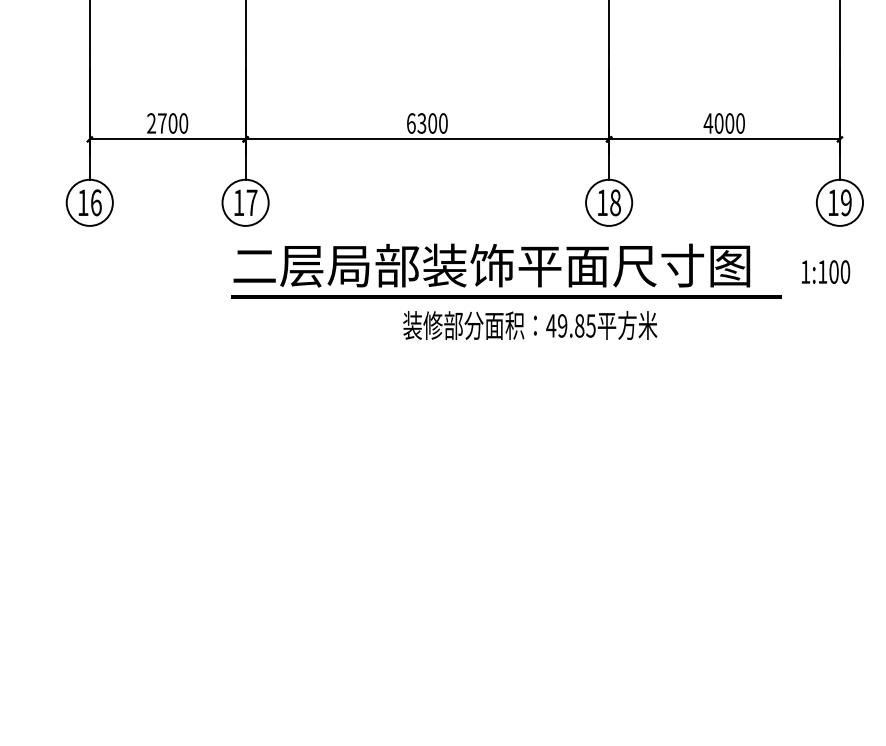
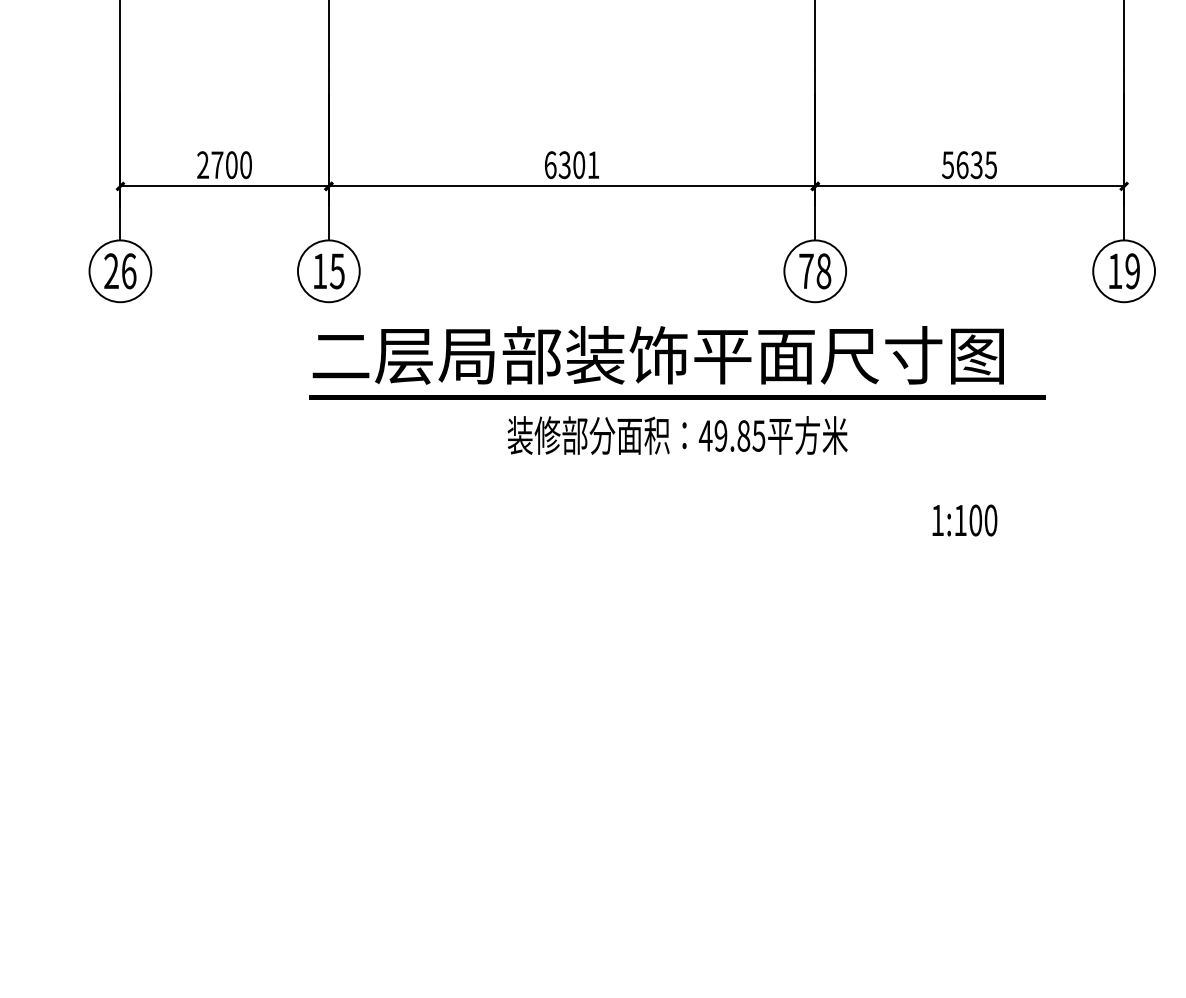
text: (443, 123) -> (593, 165), 6300 -> 6301
text: (723, 123) -> (968, 165), 4000 -> 5635
text: (82, 202) -> (110, 270), 16 -> 26
text: (251, 202) -> (336, 270), 17 -> 15
text: (602, 202) -> (806, 270), 18 -> 78
text: (825, 271) -> (964, 519), moved
text: (530, 325) -> (677, 435), moved

